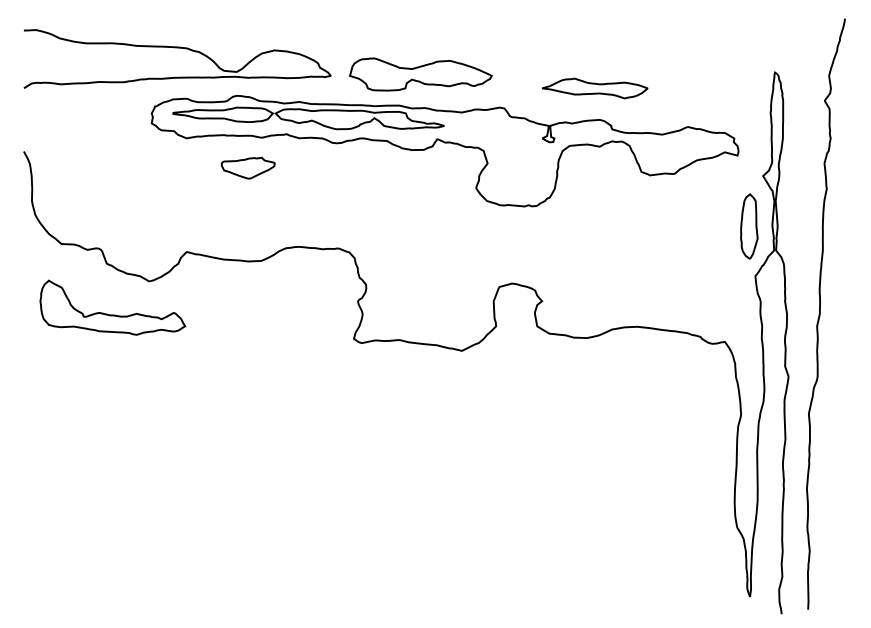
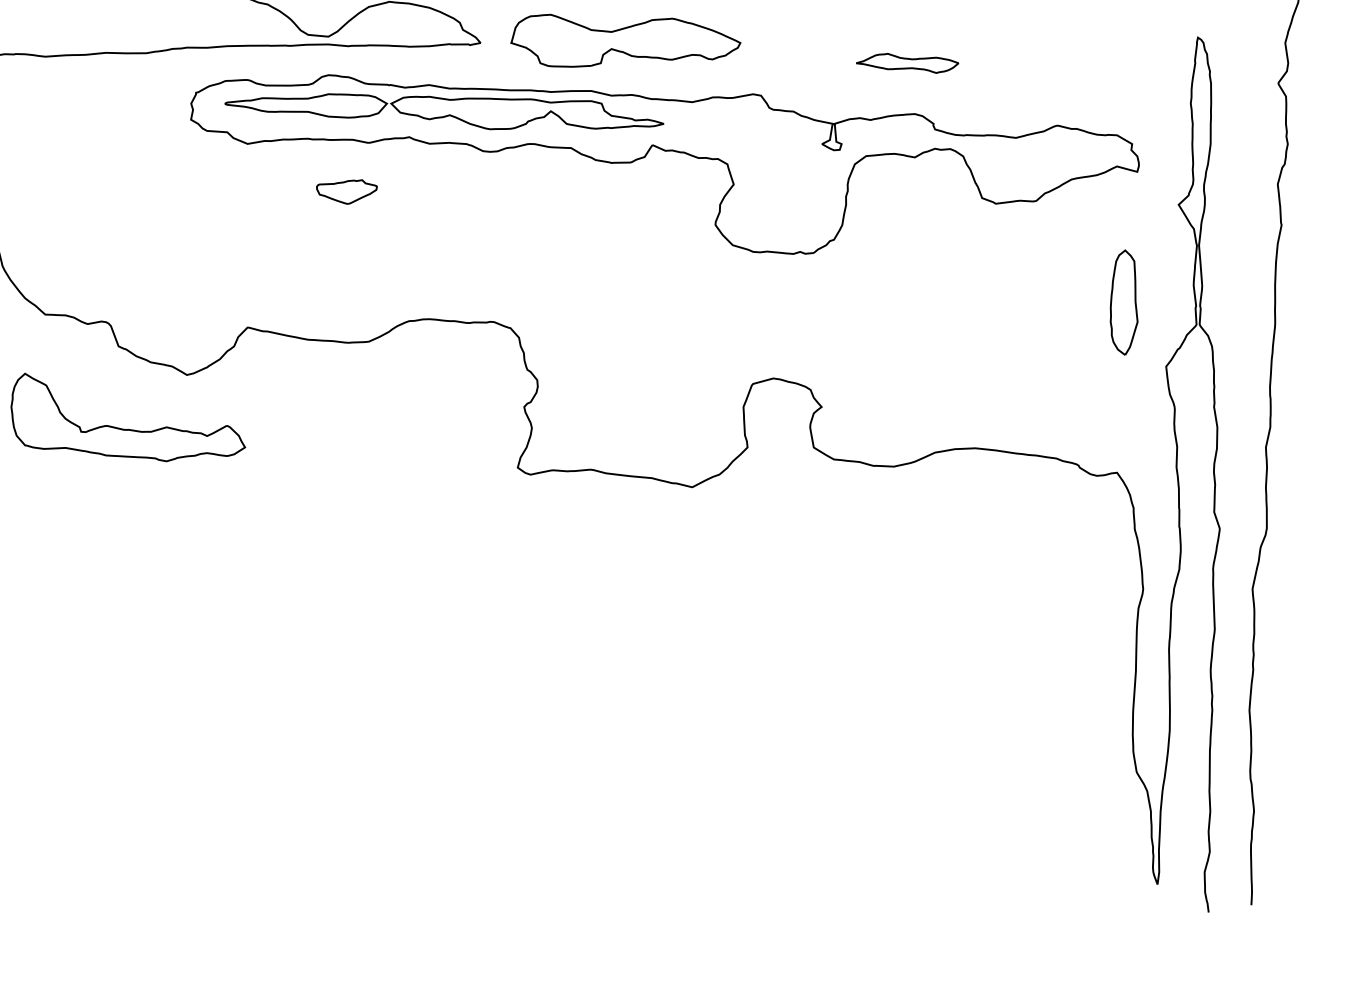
part: (595, 88) -> (907, 63), size x0.6
part: (247, 167) -> (345, 190), size x0.7
part: (749, 226) -> (1124, 302), moved

